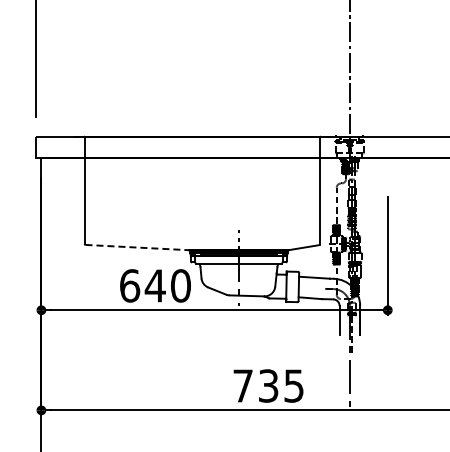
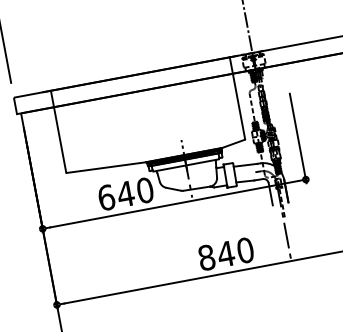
line: (137, 247) -> (106, 167), dashed -> solid
text: (268, 385) -> (225, 253), 735 -> 840

